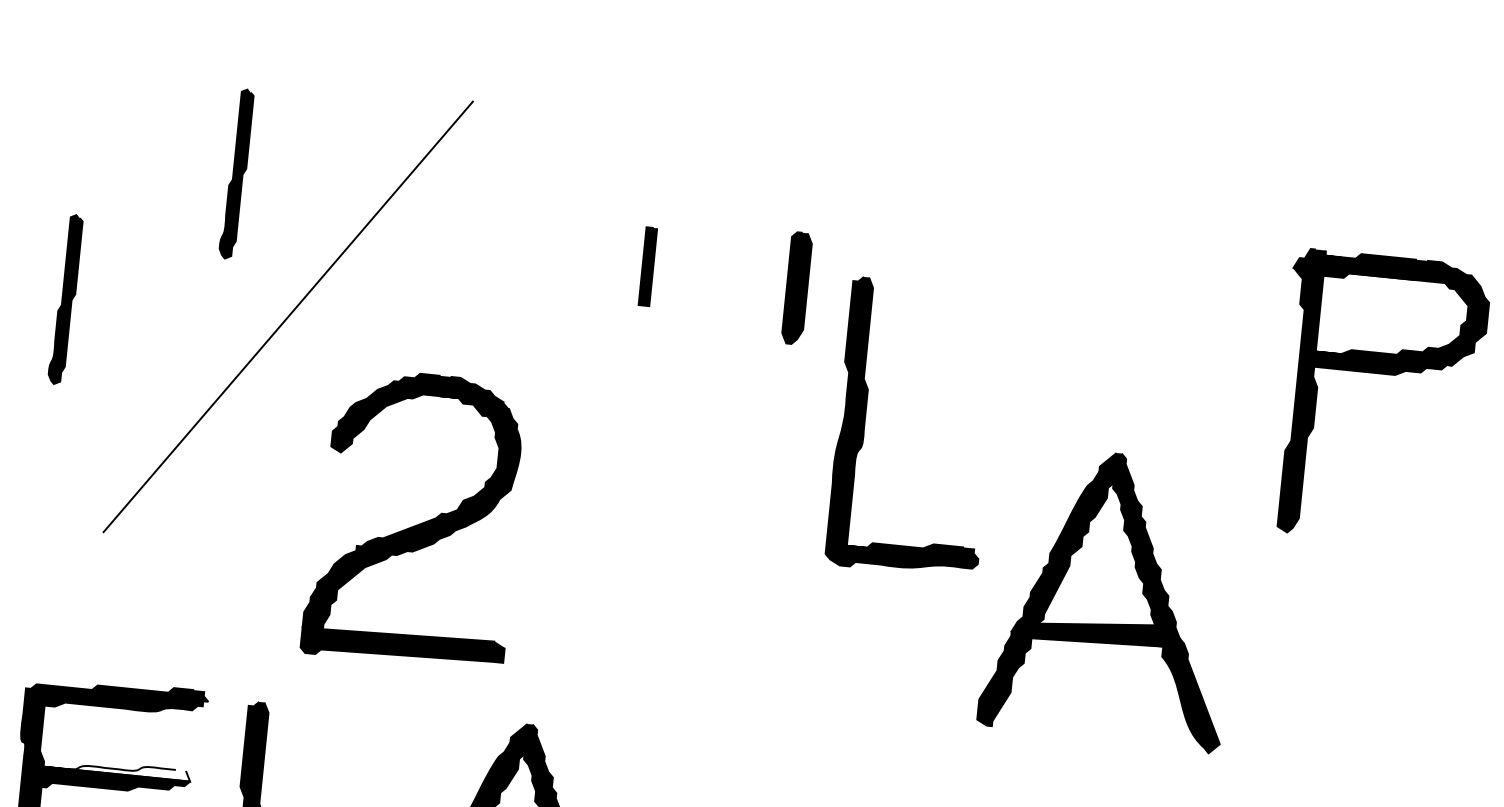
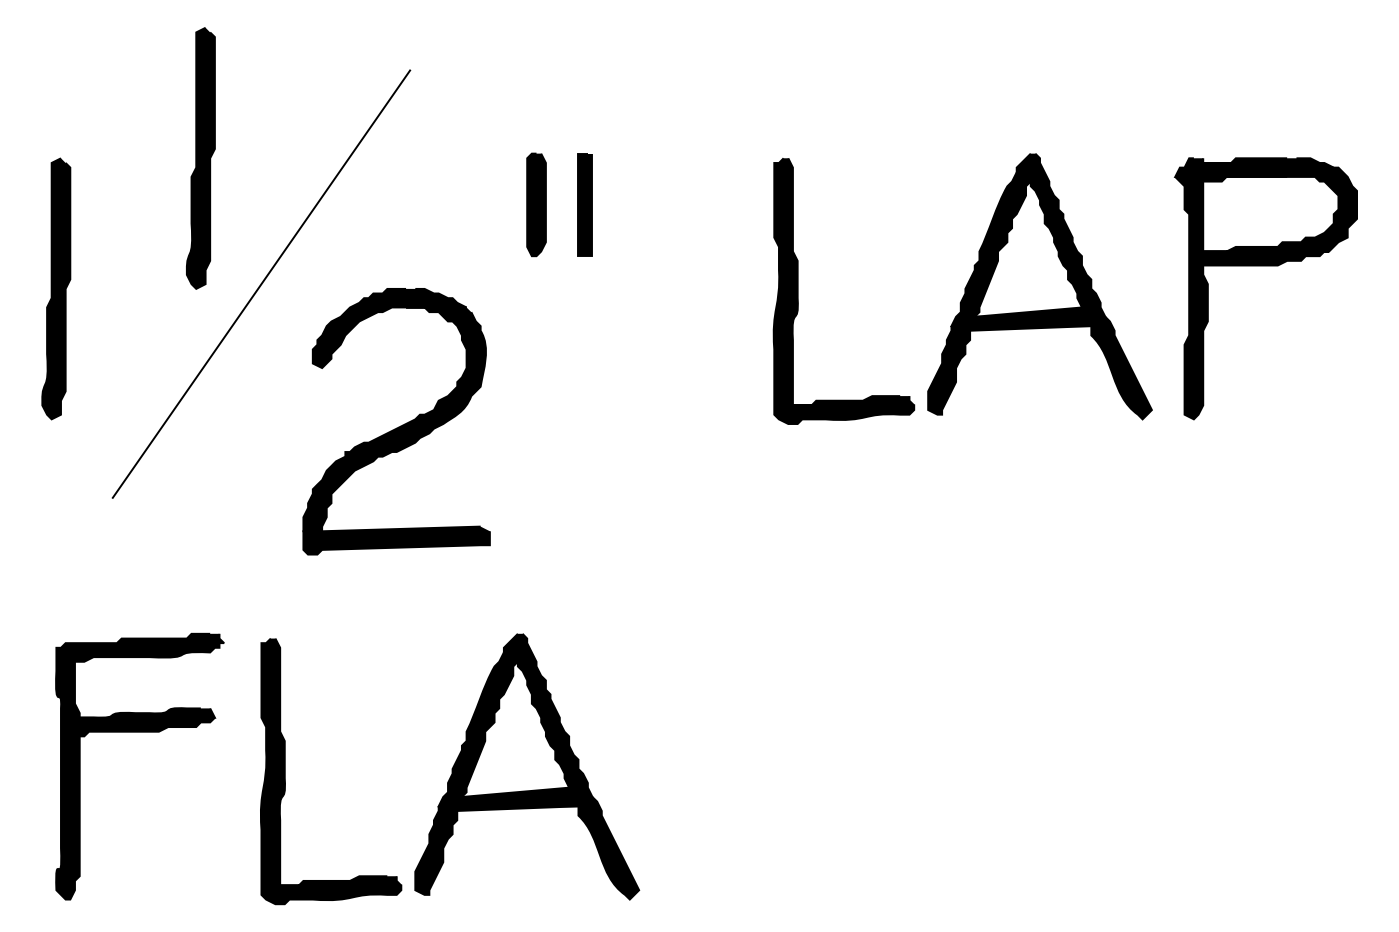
part: (236, 174) -> (200, 158), size x1.67
part: (647, 266) -> (584, 204), size x1.43
part: (797, 287) -> (536, 204), moved
part: (65, 299) -> (56, 288), size x1.67
part: (1381, 374) -> (1265, 266), moved
part: (865, 422) -> (798, 291), moved
part: (415, 518) -> (396, 421), moved
part: (1111, 597) -> (1039, 286), moved
fill: (116, 768) -> (146, 712), added

